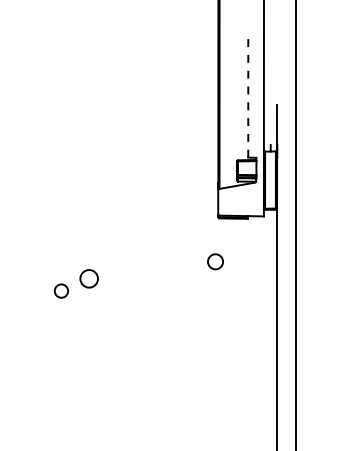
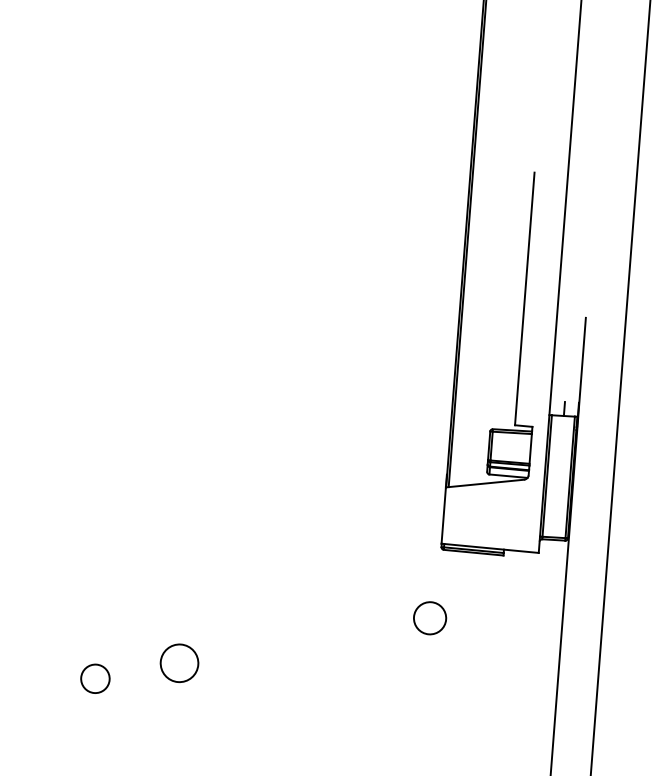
line: (248, 97) -> (525, 297), dashed -> solid
circle: (215, 261) -> (430, 617), moved
circle: (88, 278) -> (178, 662), moved

